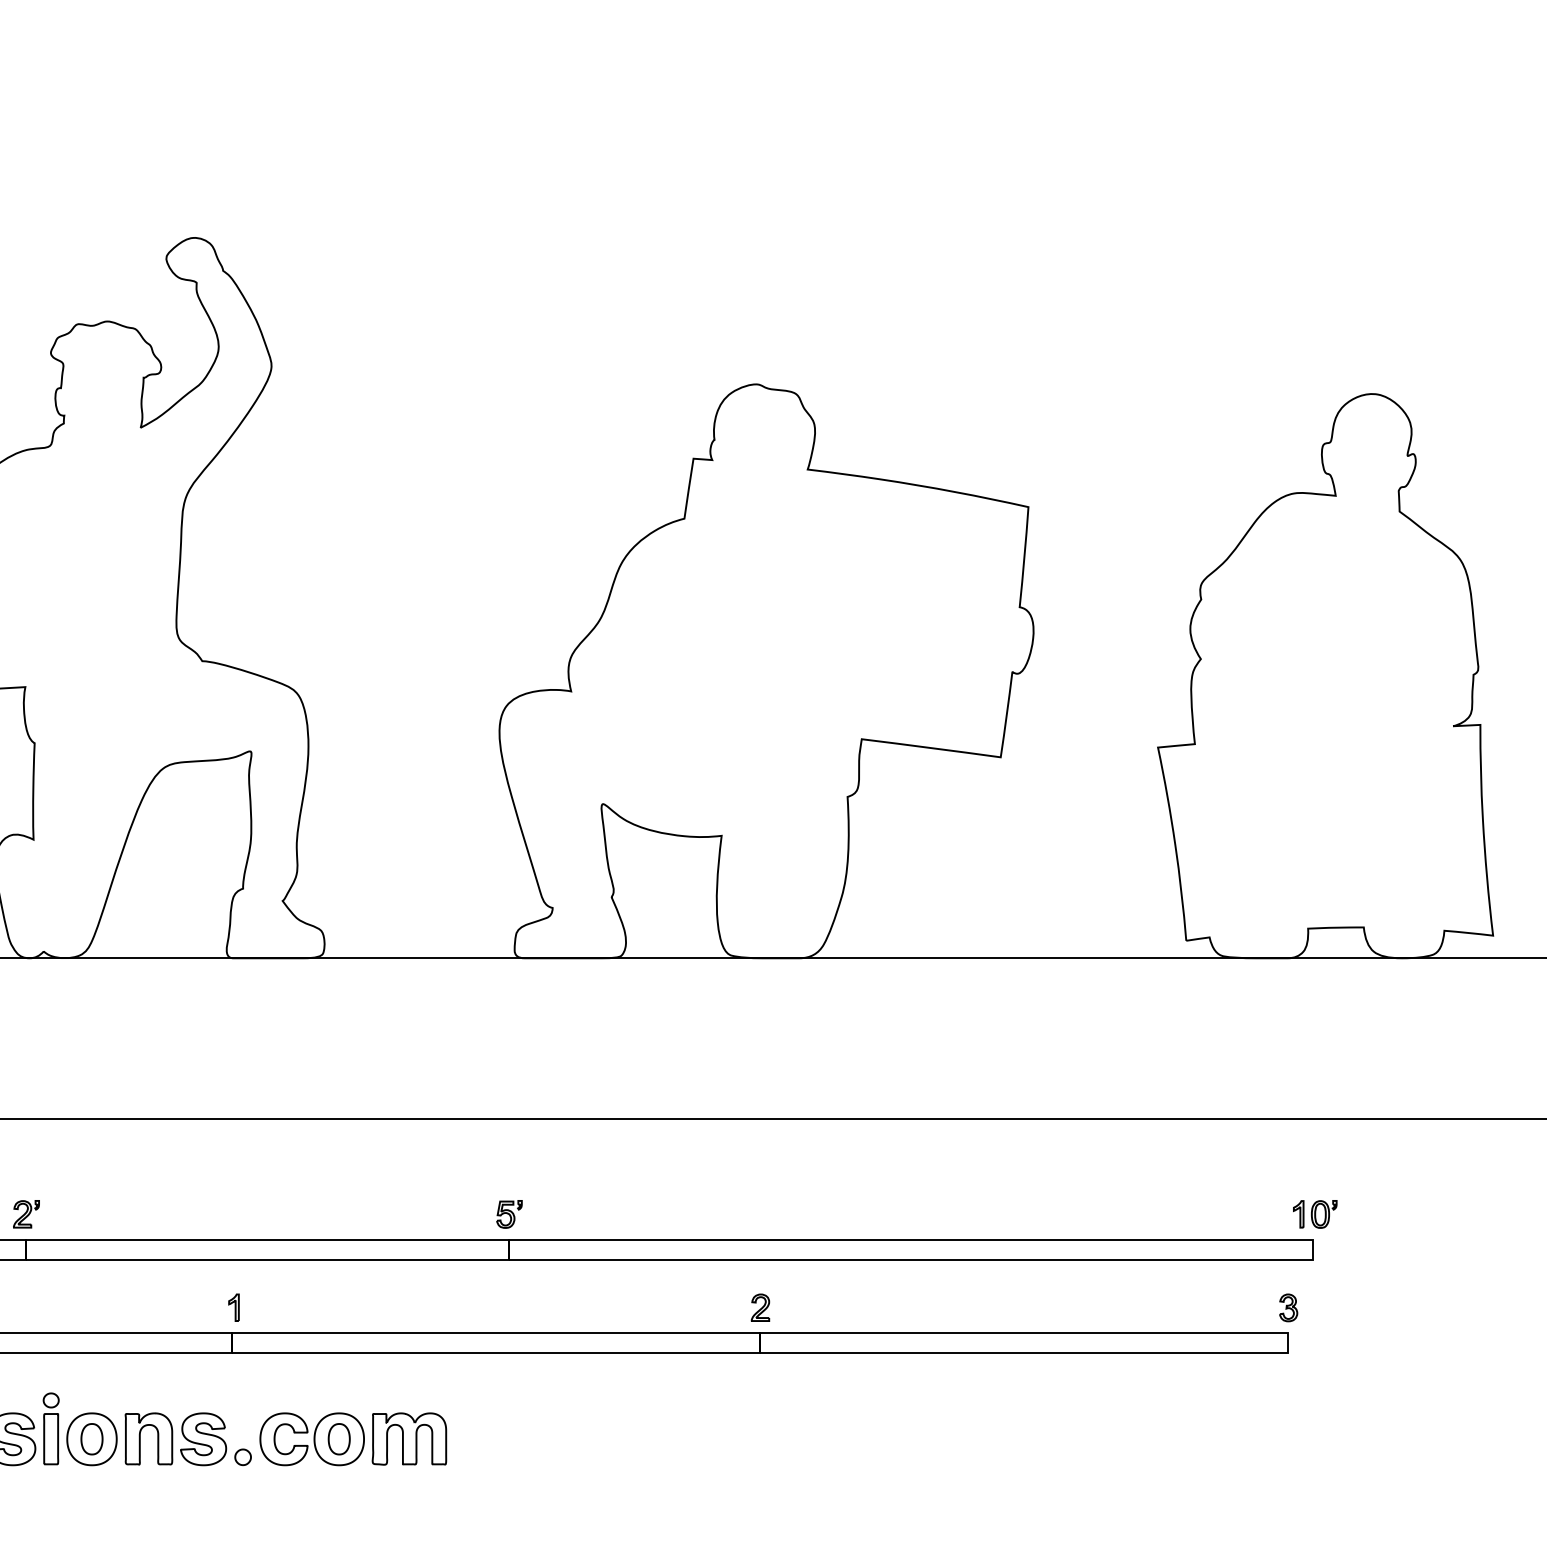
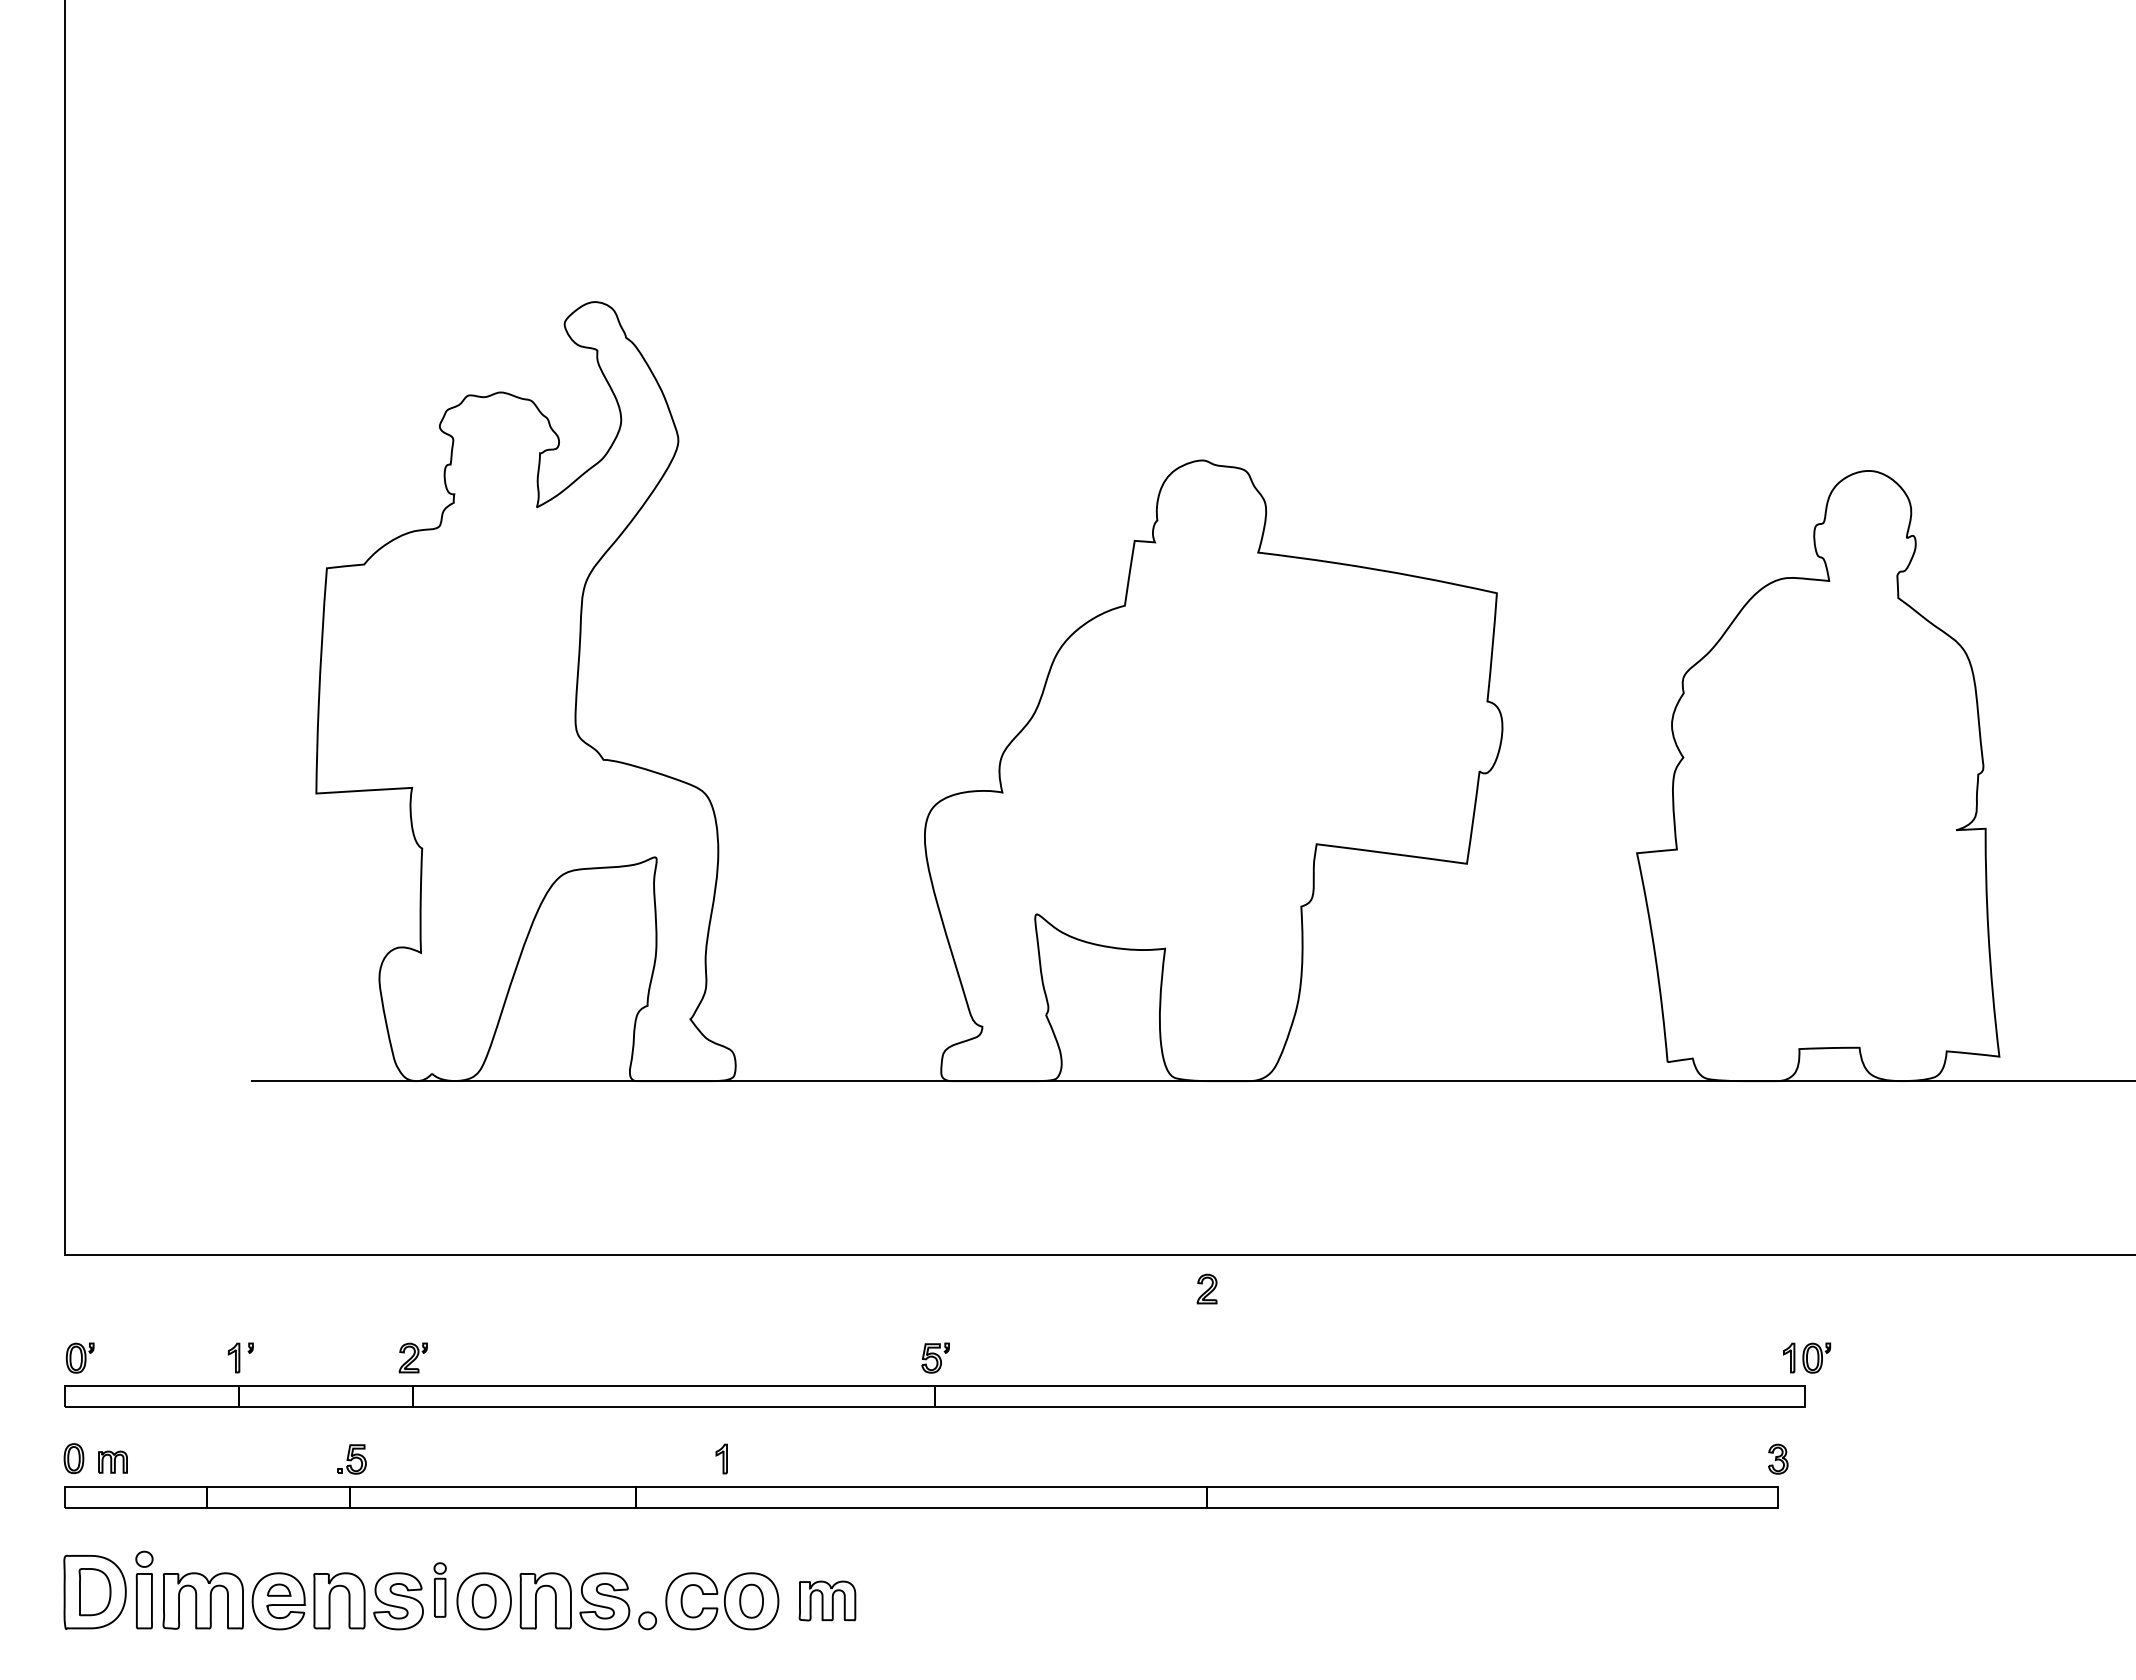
part: (233, 1307) -> (721, 1458), moved
part: (759, 1307) -> (1206, 1288), moved
part: (51, 1428) -> (440, 1589), size x0.7
part: (409, 1438) -> (827, 1600), size x0.7

